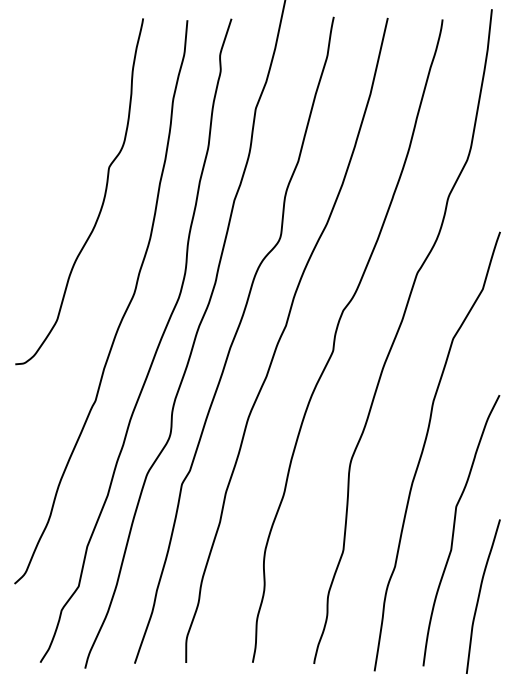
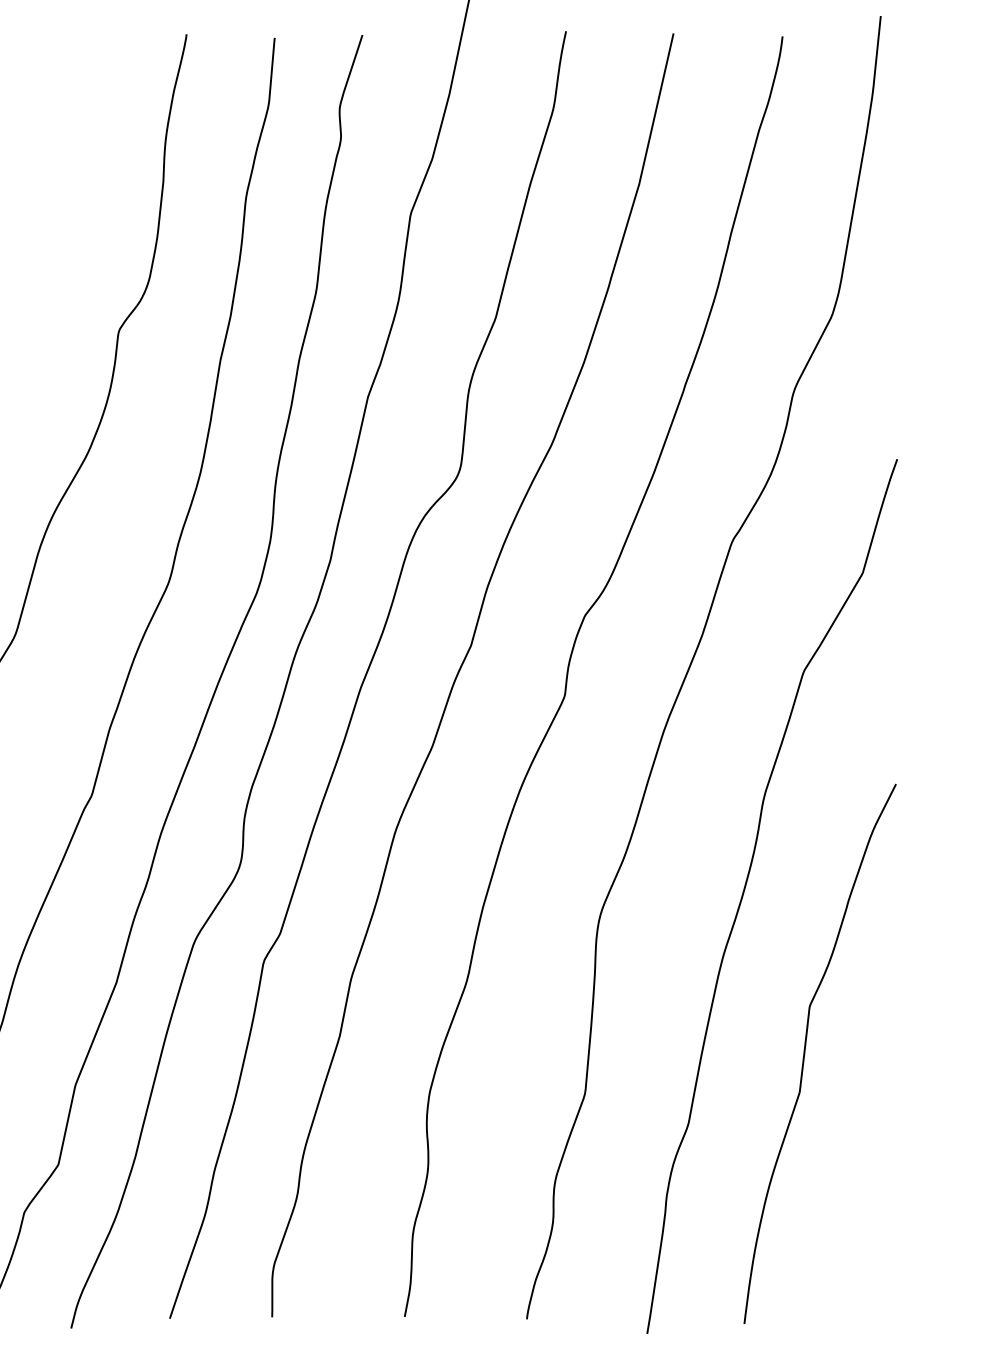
curve: (480, 594) -> (857, 1180), removed

